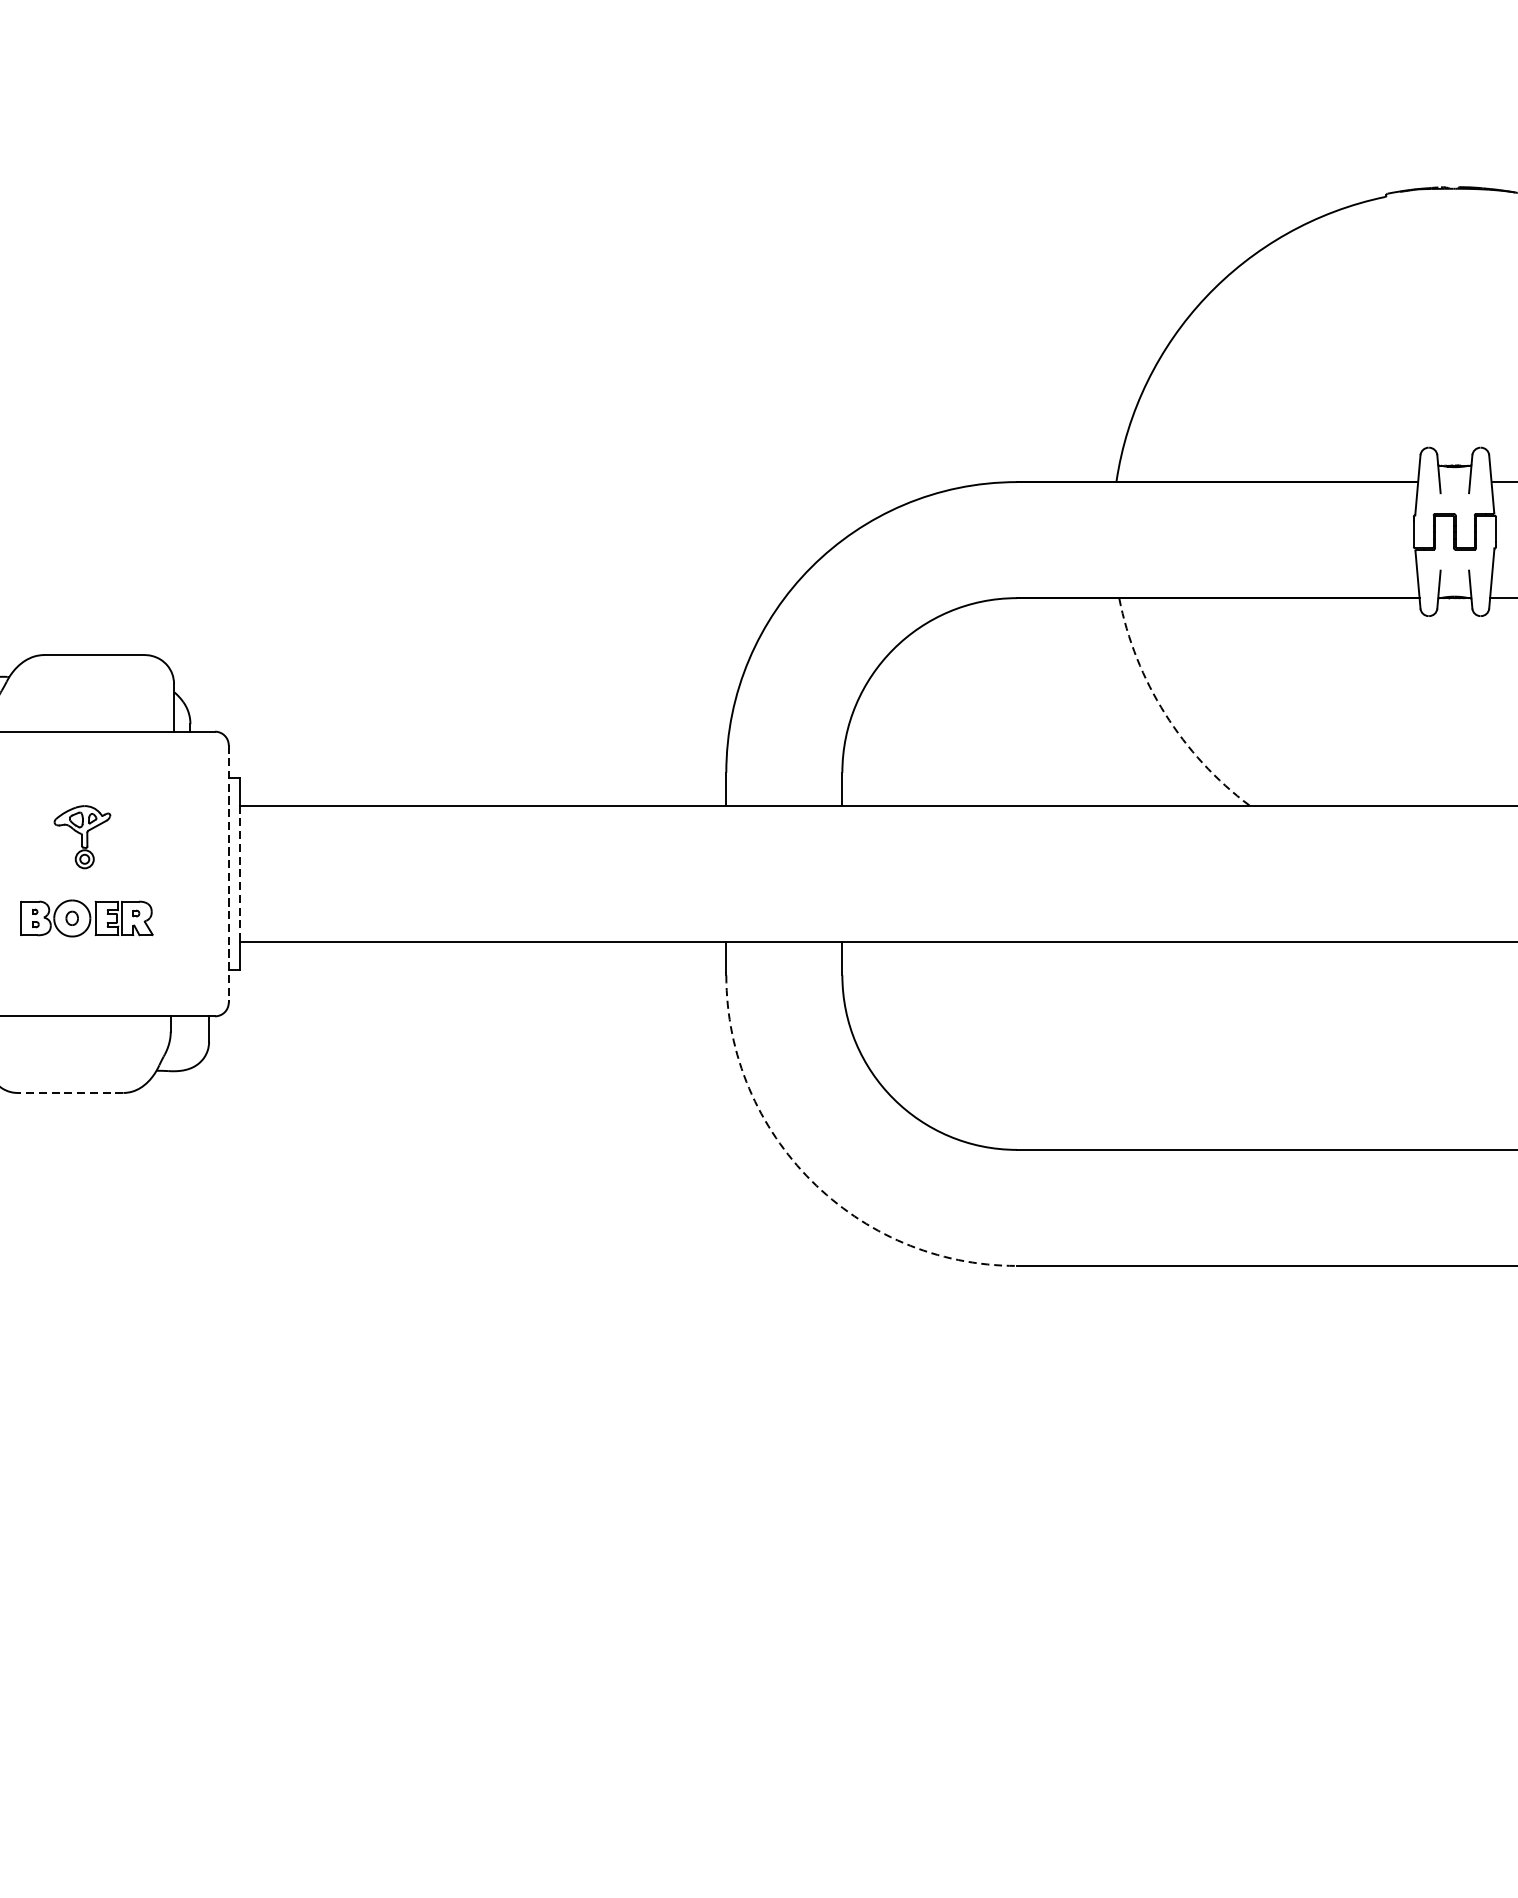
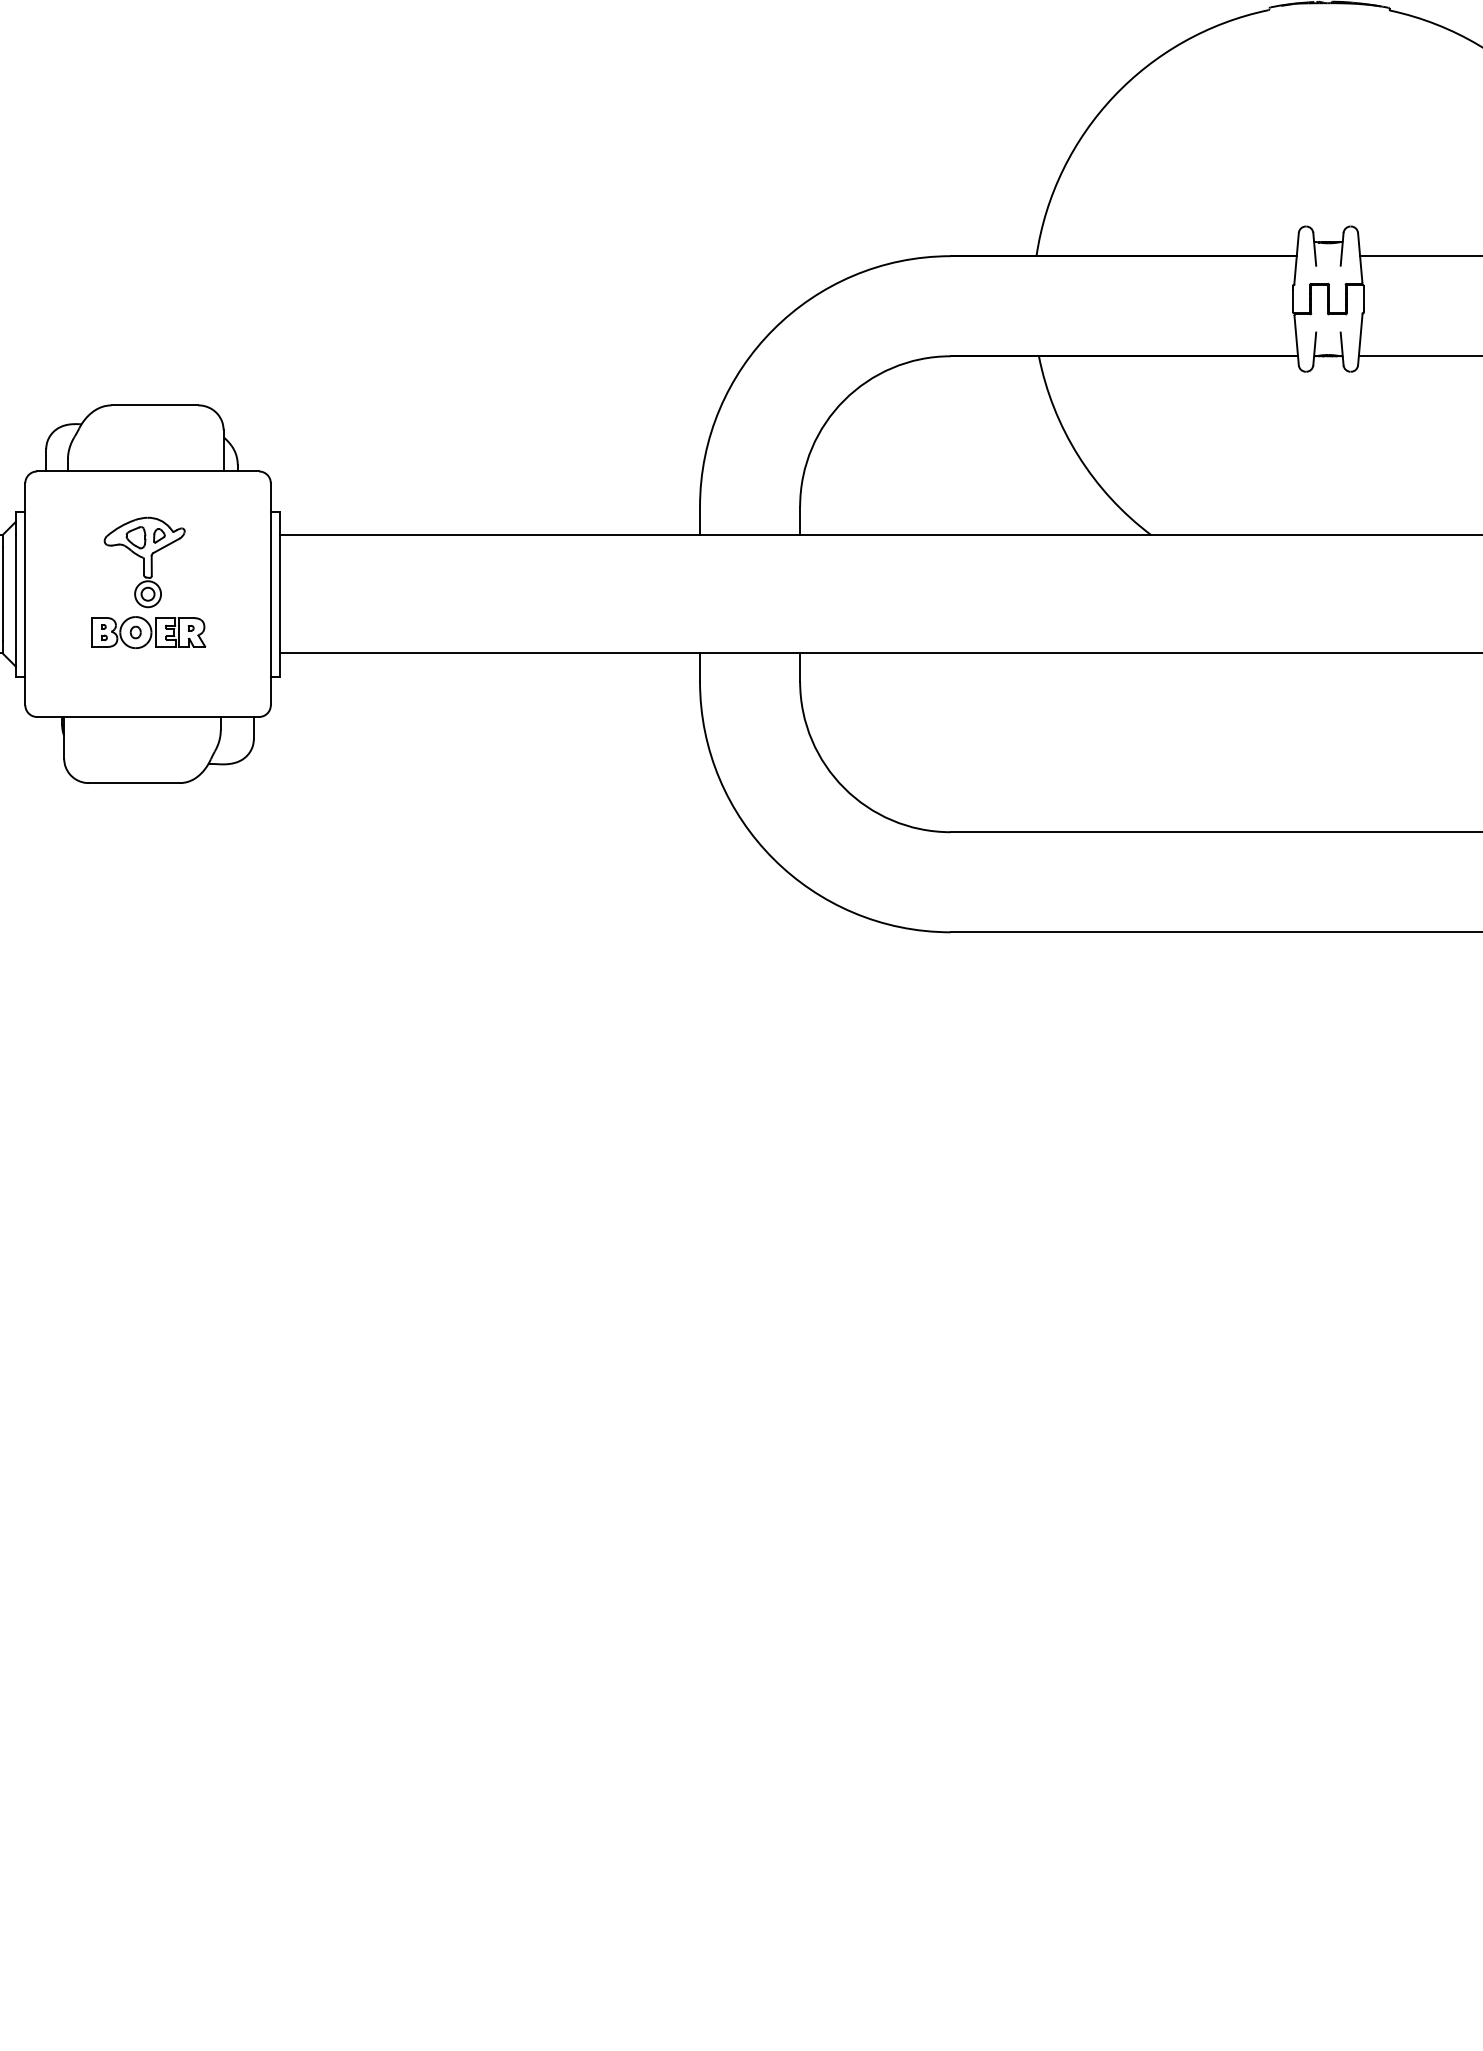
arc: (1165, 714) -> (1078, 456), dashed -> solid
part: (82, 837) -> (144, 562), size x1.67
line: (228, 874) -> (270, 594), dashed -> solid
line: (239, 874) -> (280, 594), dashed -> solid
line: (70, 1093) -> (134, 783), dashed -> solid
arc: (811, 1180) -> (773, 858), dashed -> solid

